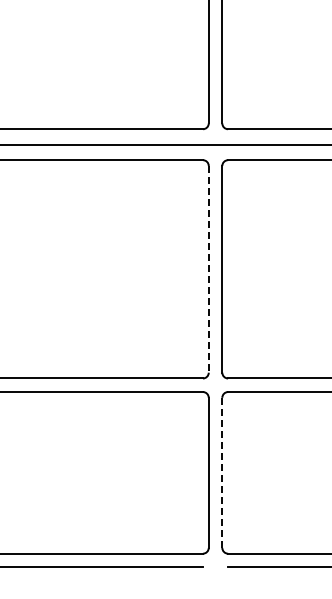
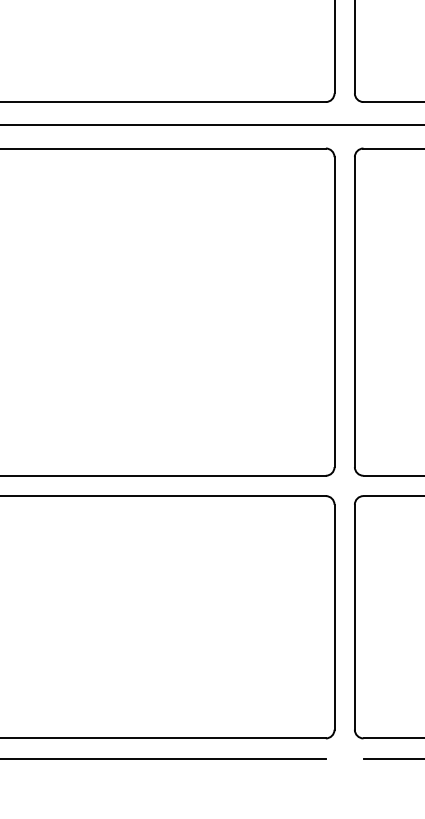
line: (208, 269) -> (334, 312), dashed -> solid
line: (222, 472) -> (355, 616), dashed -> solid

